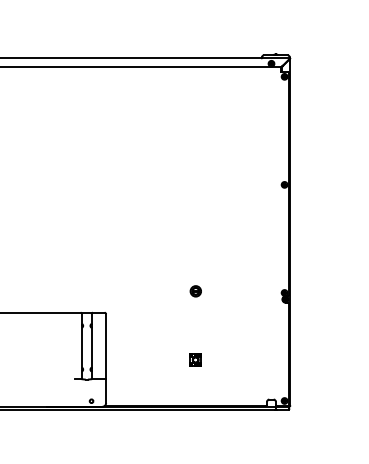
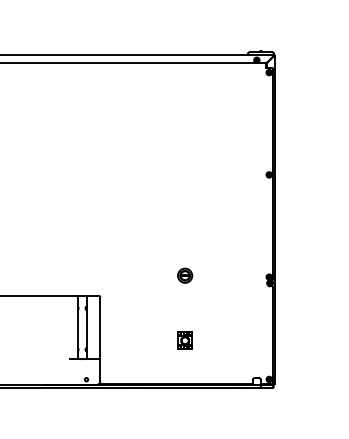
part: (196, 291) -> (185, 275), size x1.43
part: (195, 359) -> (184, 340), size x1.43

